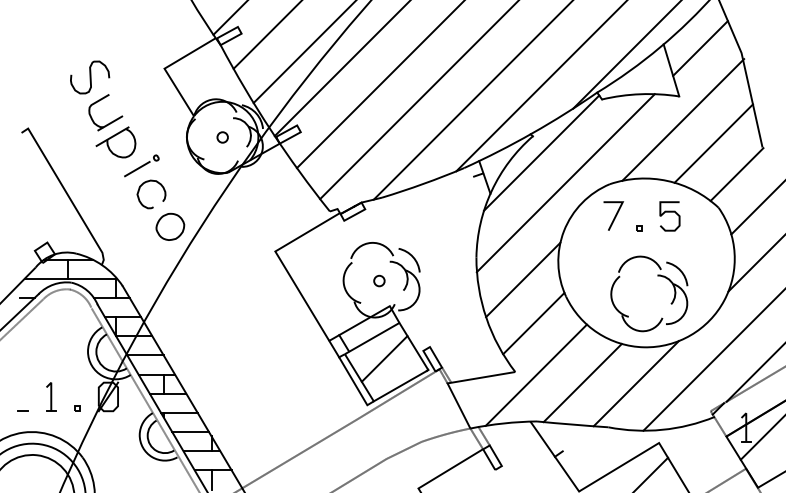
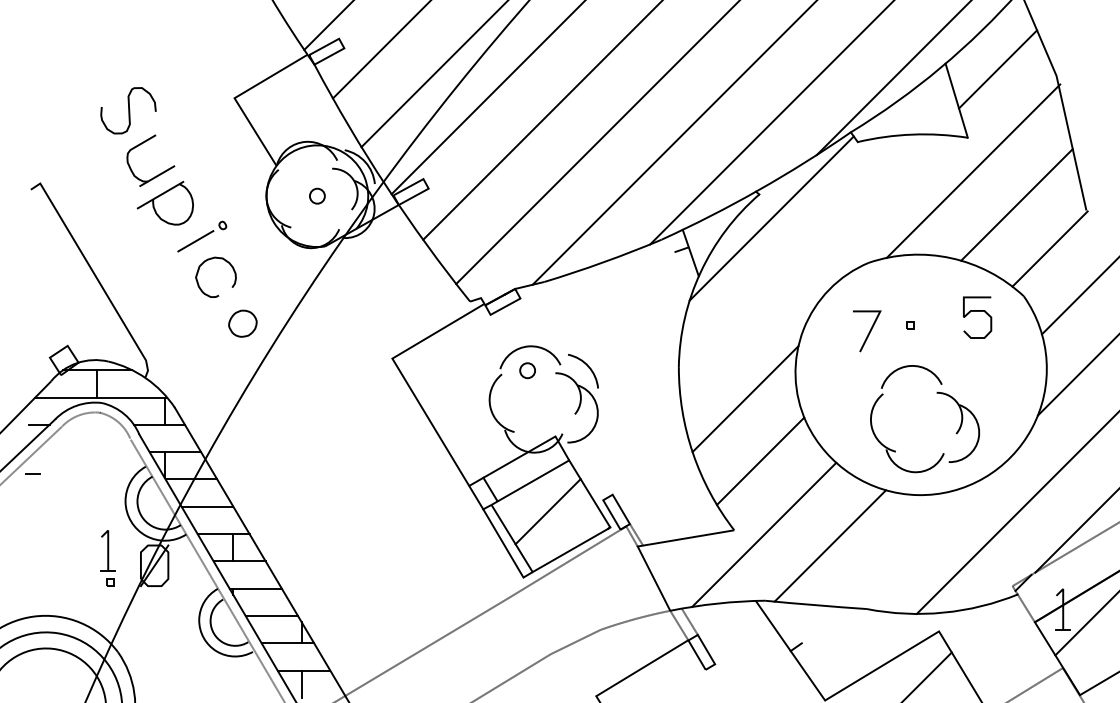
line: (565, 183) -> (805, 261), removed
curve: (669, 212) -> (977, 311), moved
line: (614, 217) -> (868, 332), moved
part: (170, 226) -> (242, 323), size x0.7
arc: (679, 271) -> (968, 386), removed
circle: (379, 280) -> (527, 370), moved
line: (636, 383) -> (906, 546), removed
part: (50, 396) -> (107, 550), moved
line: (22, 410) -> (32, 473), moved

